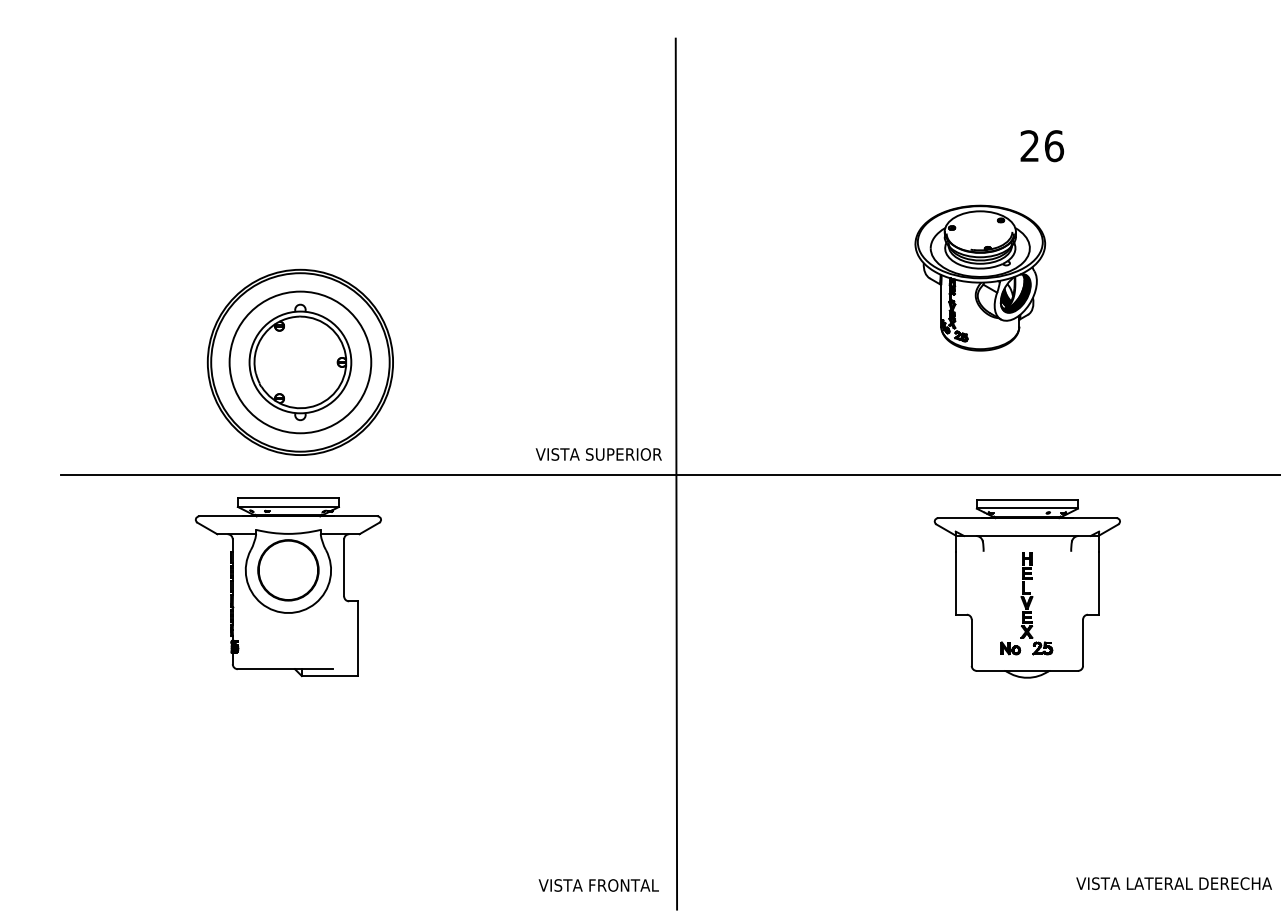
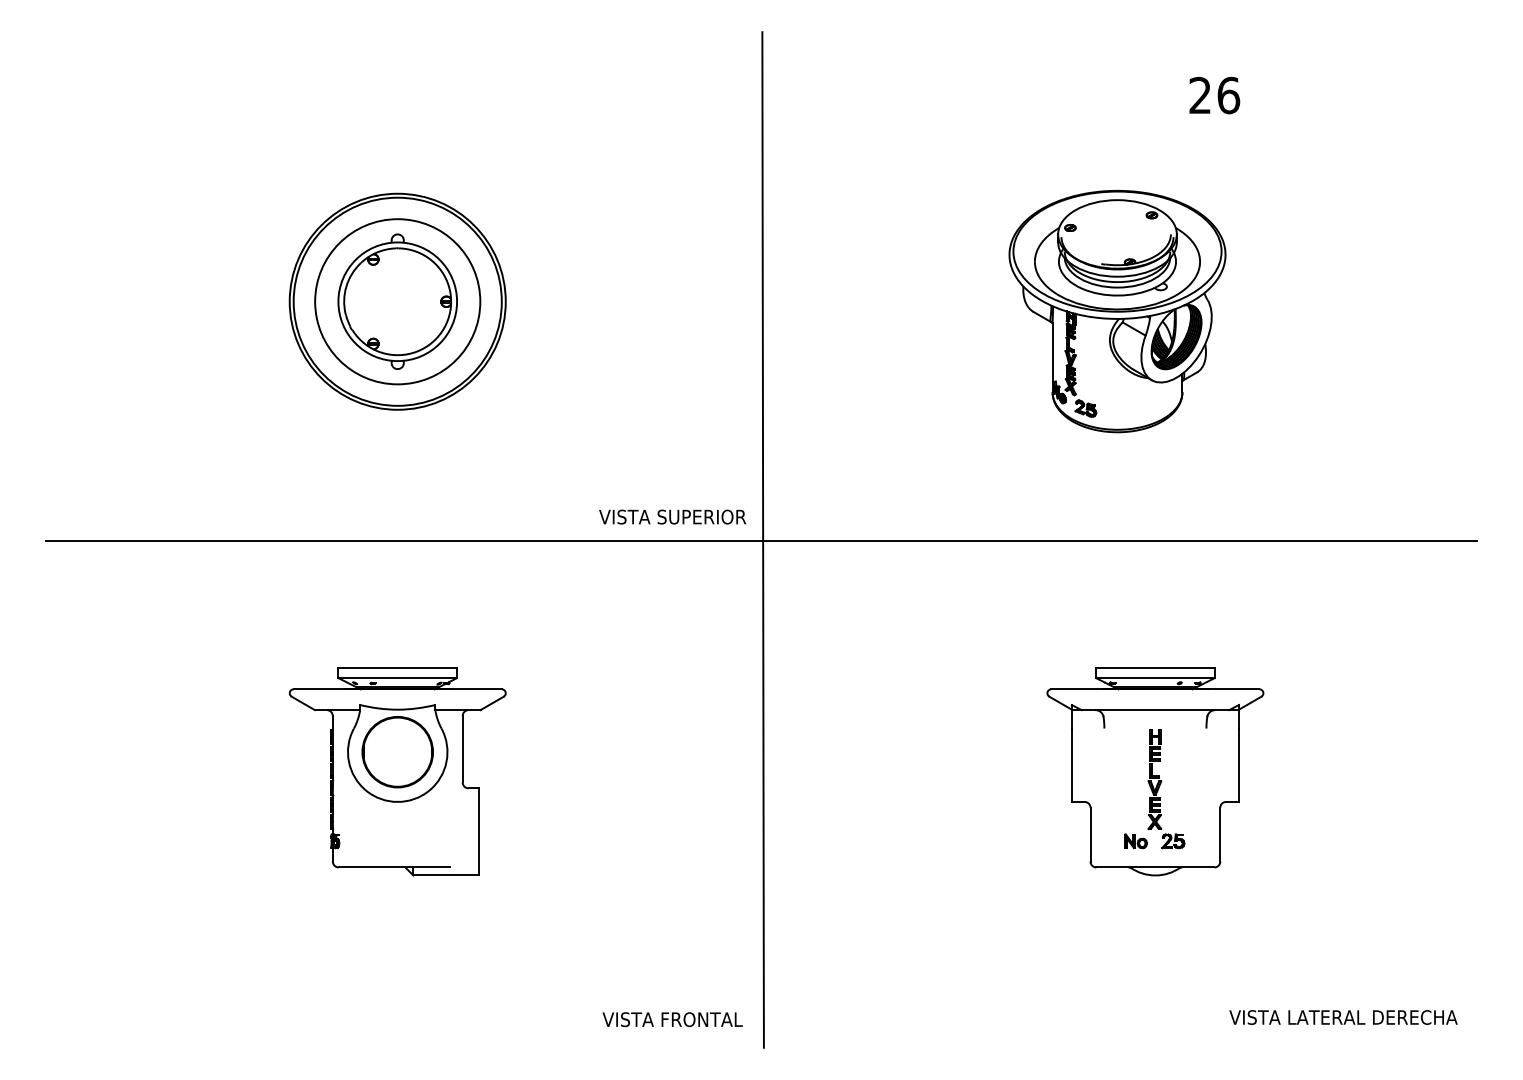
text: (1042, 146) -> (1214, 95), moved
part: (980, 278) -> (1117, 311), size x1.43
part: (300, 362) -> (397, 301), moved
part: (288, 586) -> (397, 771), moved
part: (1027, 588) -> (1155, 771), moved

